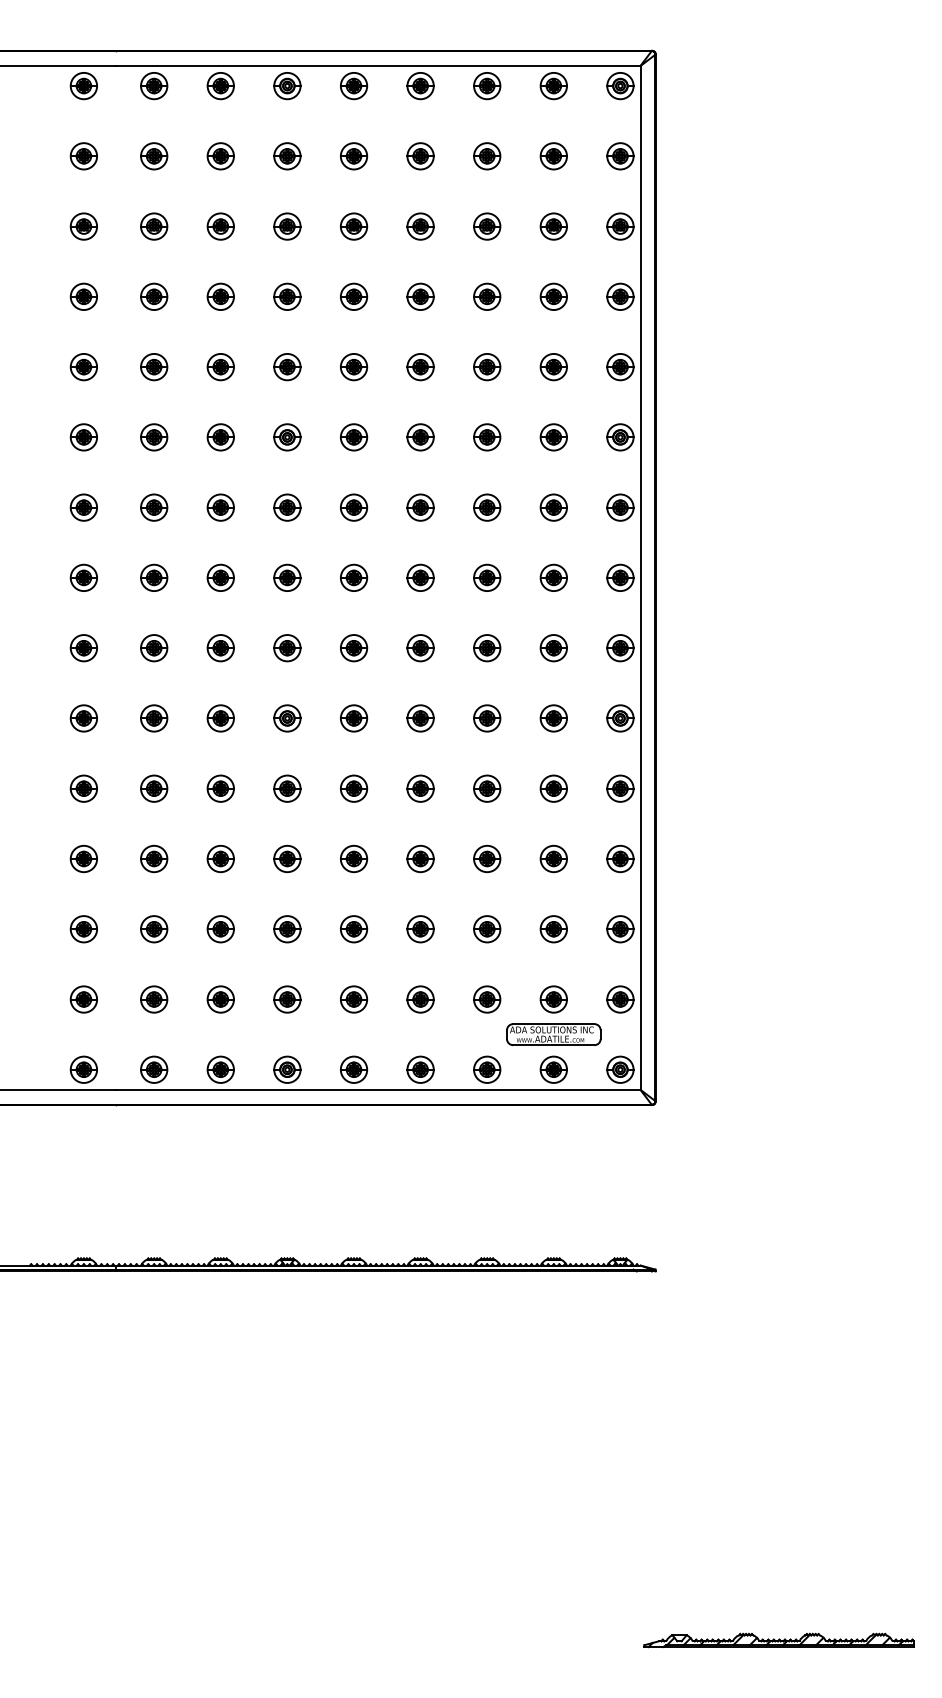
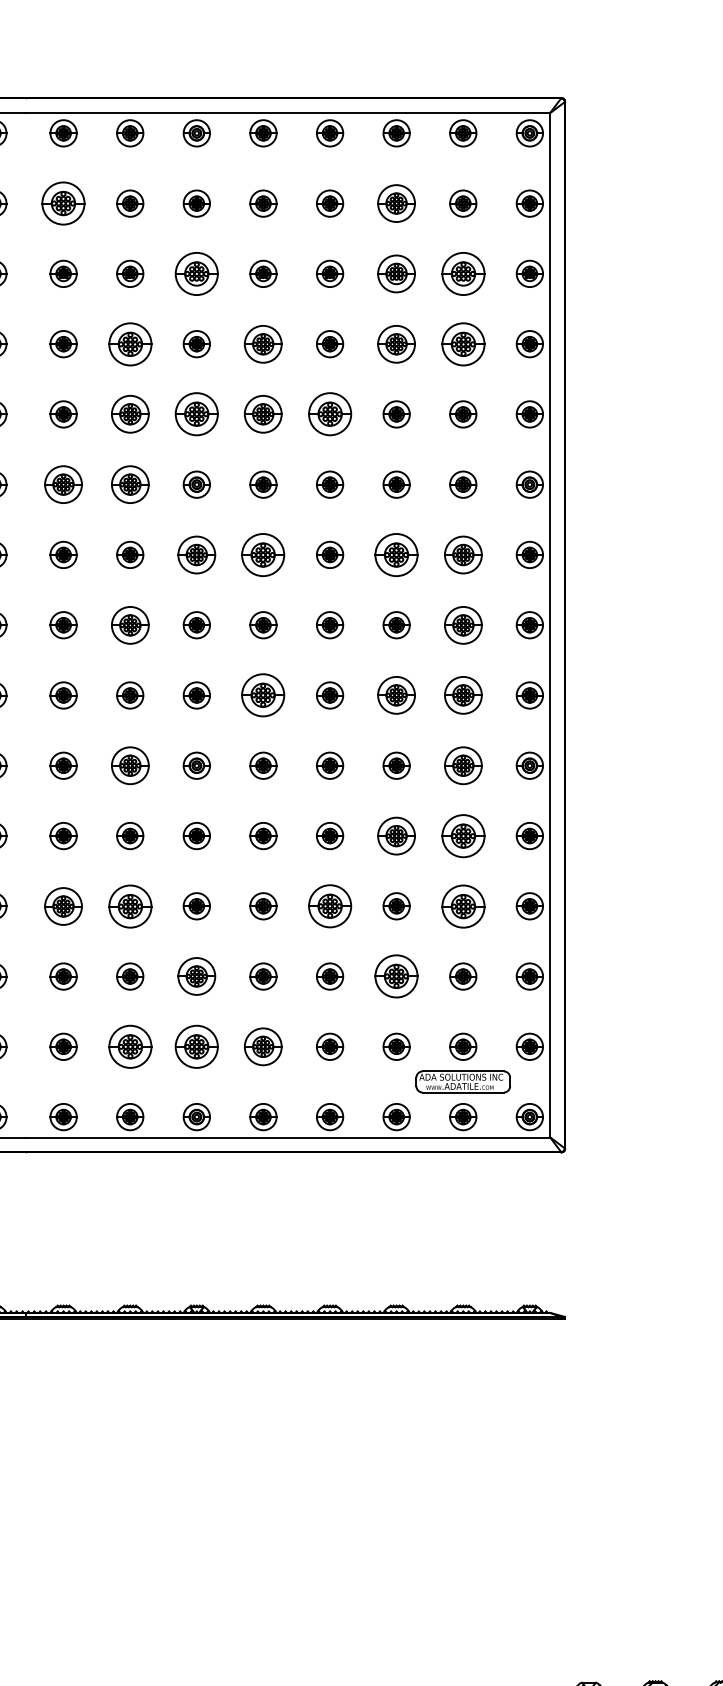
part: (154, 156) -> (63, 203), size x1.6
part: (487, 156) -> (396, 203), size x1.4
part: (287, 226) -> (196, 273), size x1.6
part: (487, 226) -> (396, 273), size x1.4
part: (553, 226) -> (462, 273), size x1.6
part: (220, 296) -> (129, 343), size x1.6
part: (354, 296) -> (263, 343), size x1.4
part: (487, 296) -> (396, 343), size x1.4
part: (553, 296) -> (462, 343), size x1.6
part: (220, 367) -> (129, 414), size x1.4
part: (287, 367) -> (196, 414), size x1.6
part: (354, 367) -> (263, 414), size x1.4
part: (420, 367) -> (329, 414), size x1.6
part: (154, 437) -> (63, 484), size x1.4
part: (220, 437) -> (129, 484), size x1.4
part: (287, 507) -> (196, 554), size x1.4
part: (354, 507) -> (263, 554), size x1.6
part: (487, 507) -> (396, 554), size x1.6
part: (553, 507) -> (462, 554), size x1.4
part: (220, 577) -> (129, 624), size x1.4
part: (553, 577) -> (462, 624), size x1.4
part: (354, 648) -> (263, 695), size x1.6
part: (487, 648) -> (396, 695), size x1.4
part: (553, 648) -> (462, 695), size x1.4
part: (220, 718) -> (129, 765), size x1.4
part: (553, 718) -> (462, 765), size x1.4
part: (487, 788) -> (396, 835), size x1.4
part: (553, 788) -> (462, 835), size x1.6
part: (154, 858) -> (63, 905), size x1.4
part: (220, 858) -> (129, 905), size x1.6
part: (420, 858) -> (329, 905), size x1.6
part: (553, 858) -> (462, 905), size x1.6
part: (287, 929) -> (196, 976), size x1.4
part: (487, 929) -> (396, 976), size x1.6
part: (220, 999) -> (129, 1046), size x1.6
part: (287, 999) -> (196, 1046), size x1.6
part: (354, 999) -> (263, 1046), size x1.4

